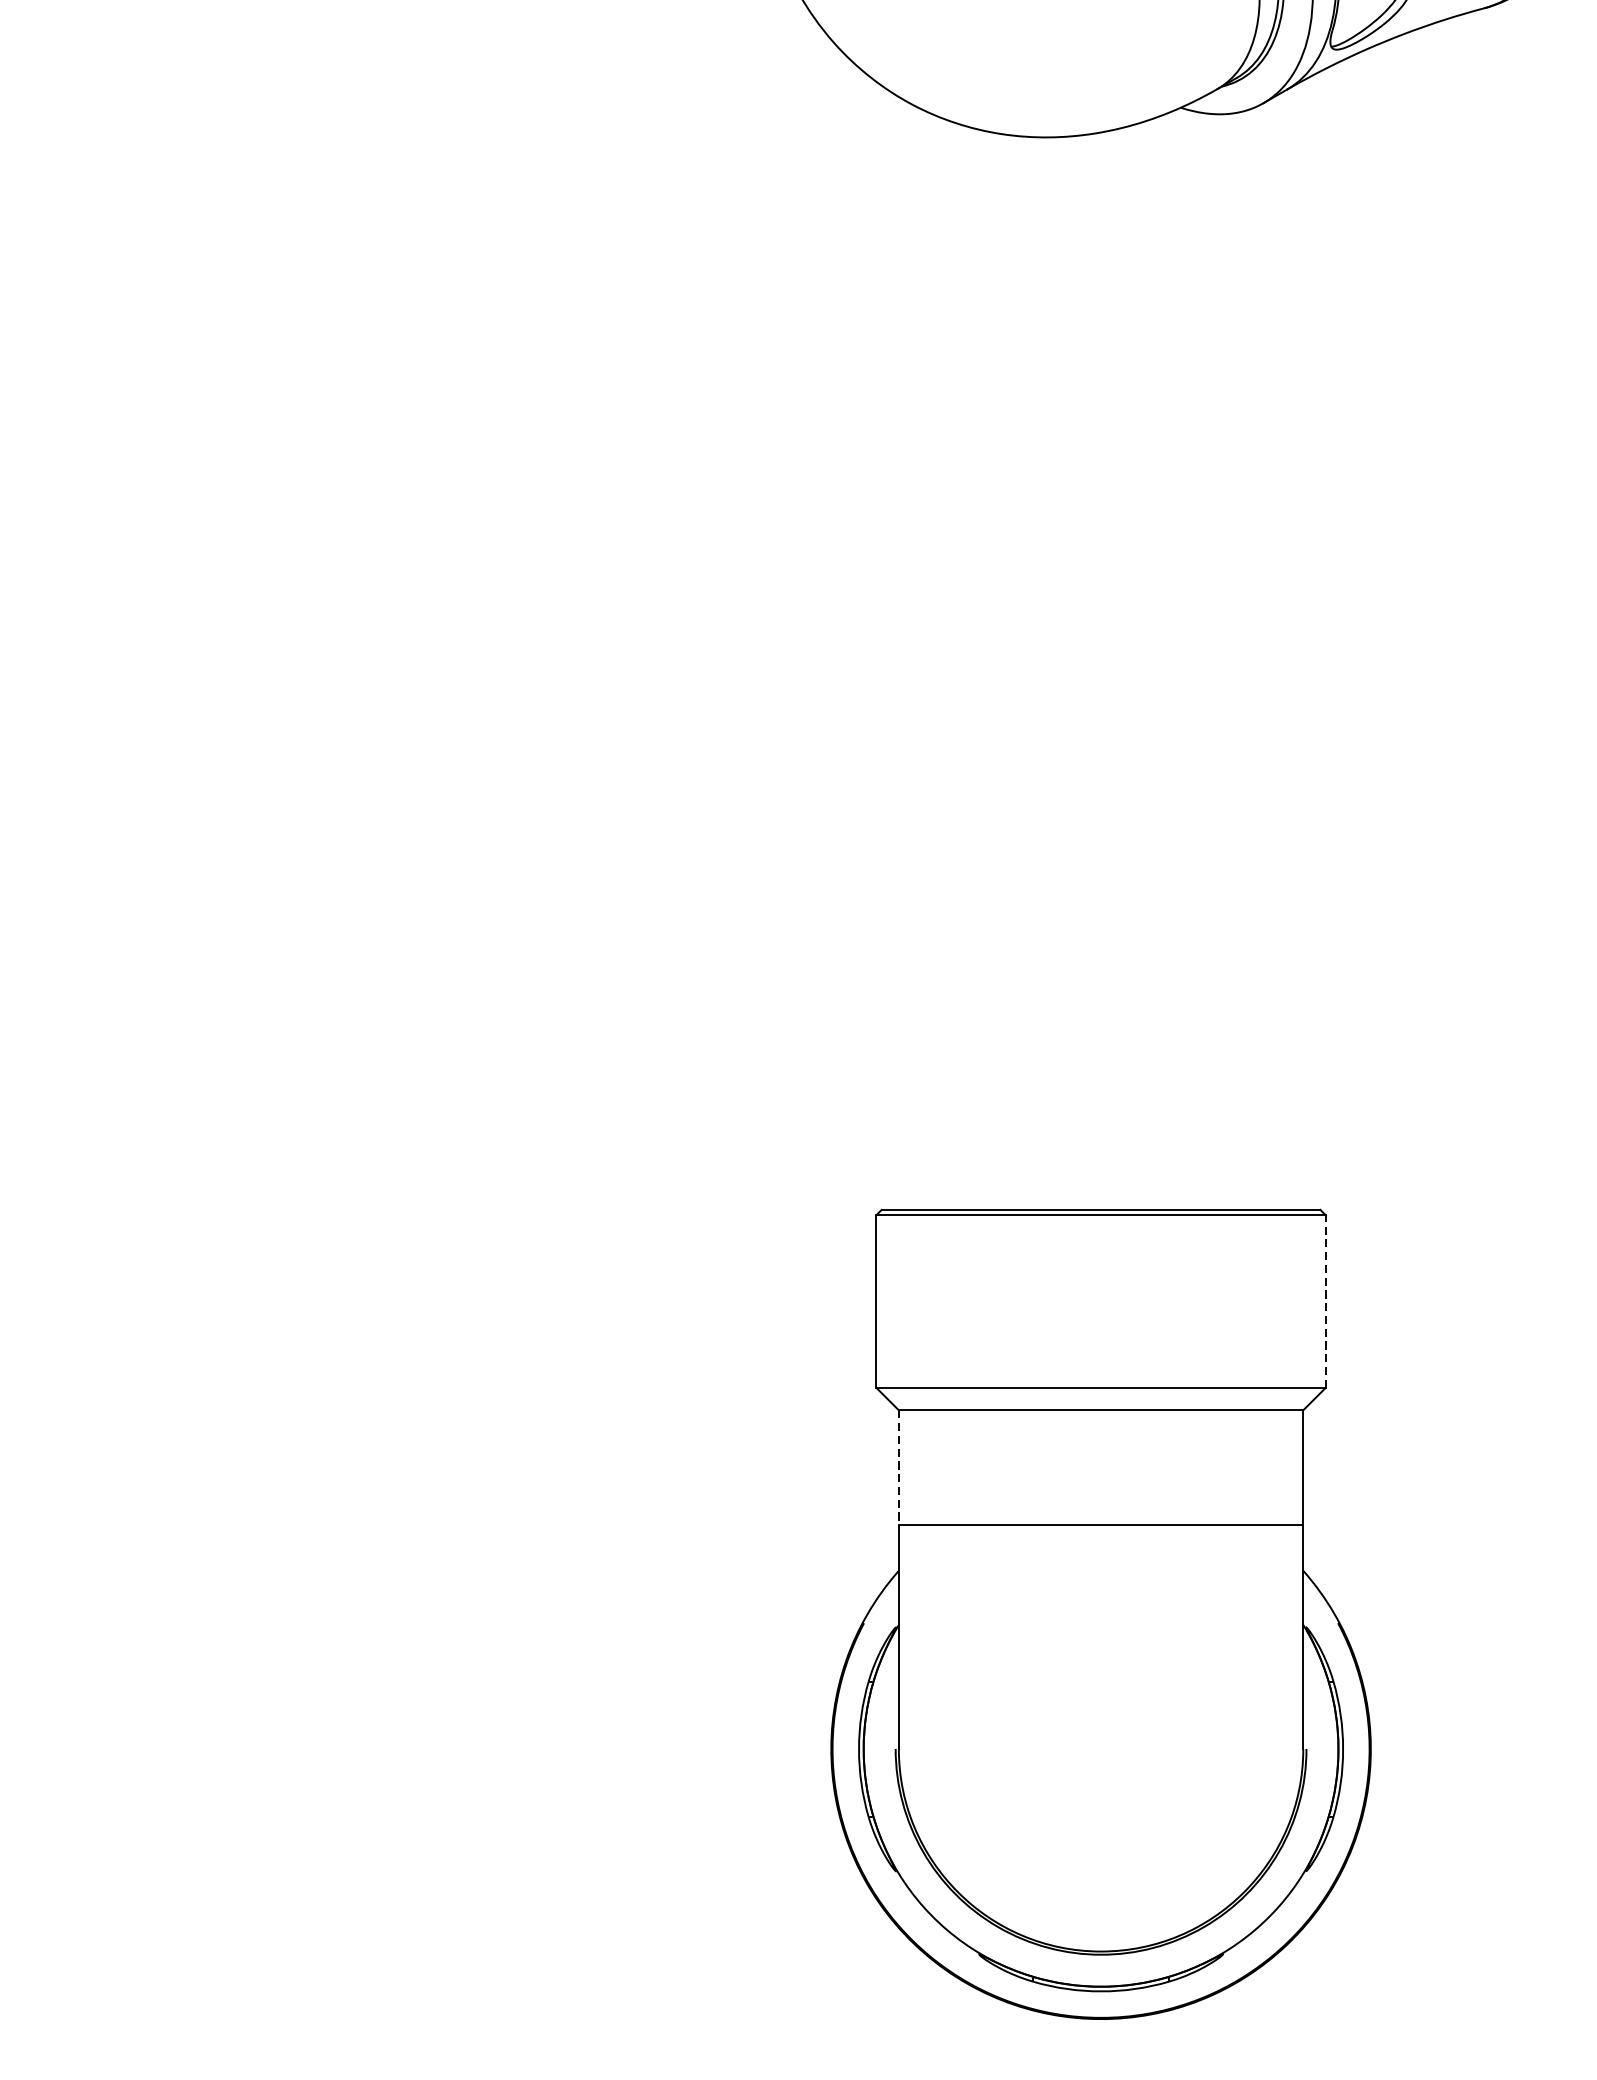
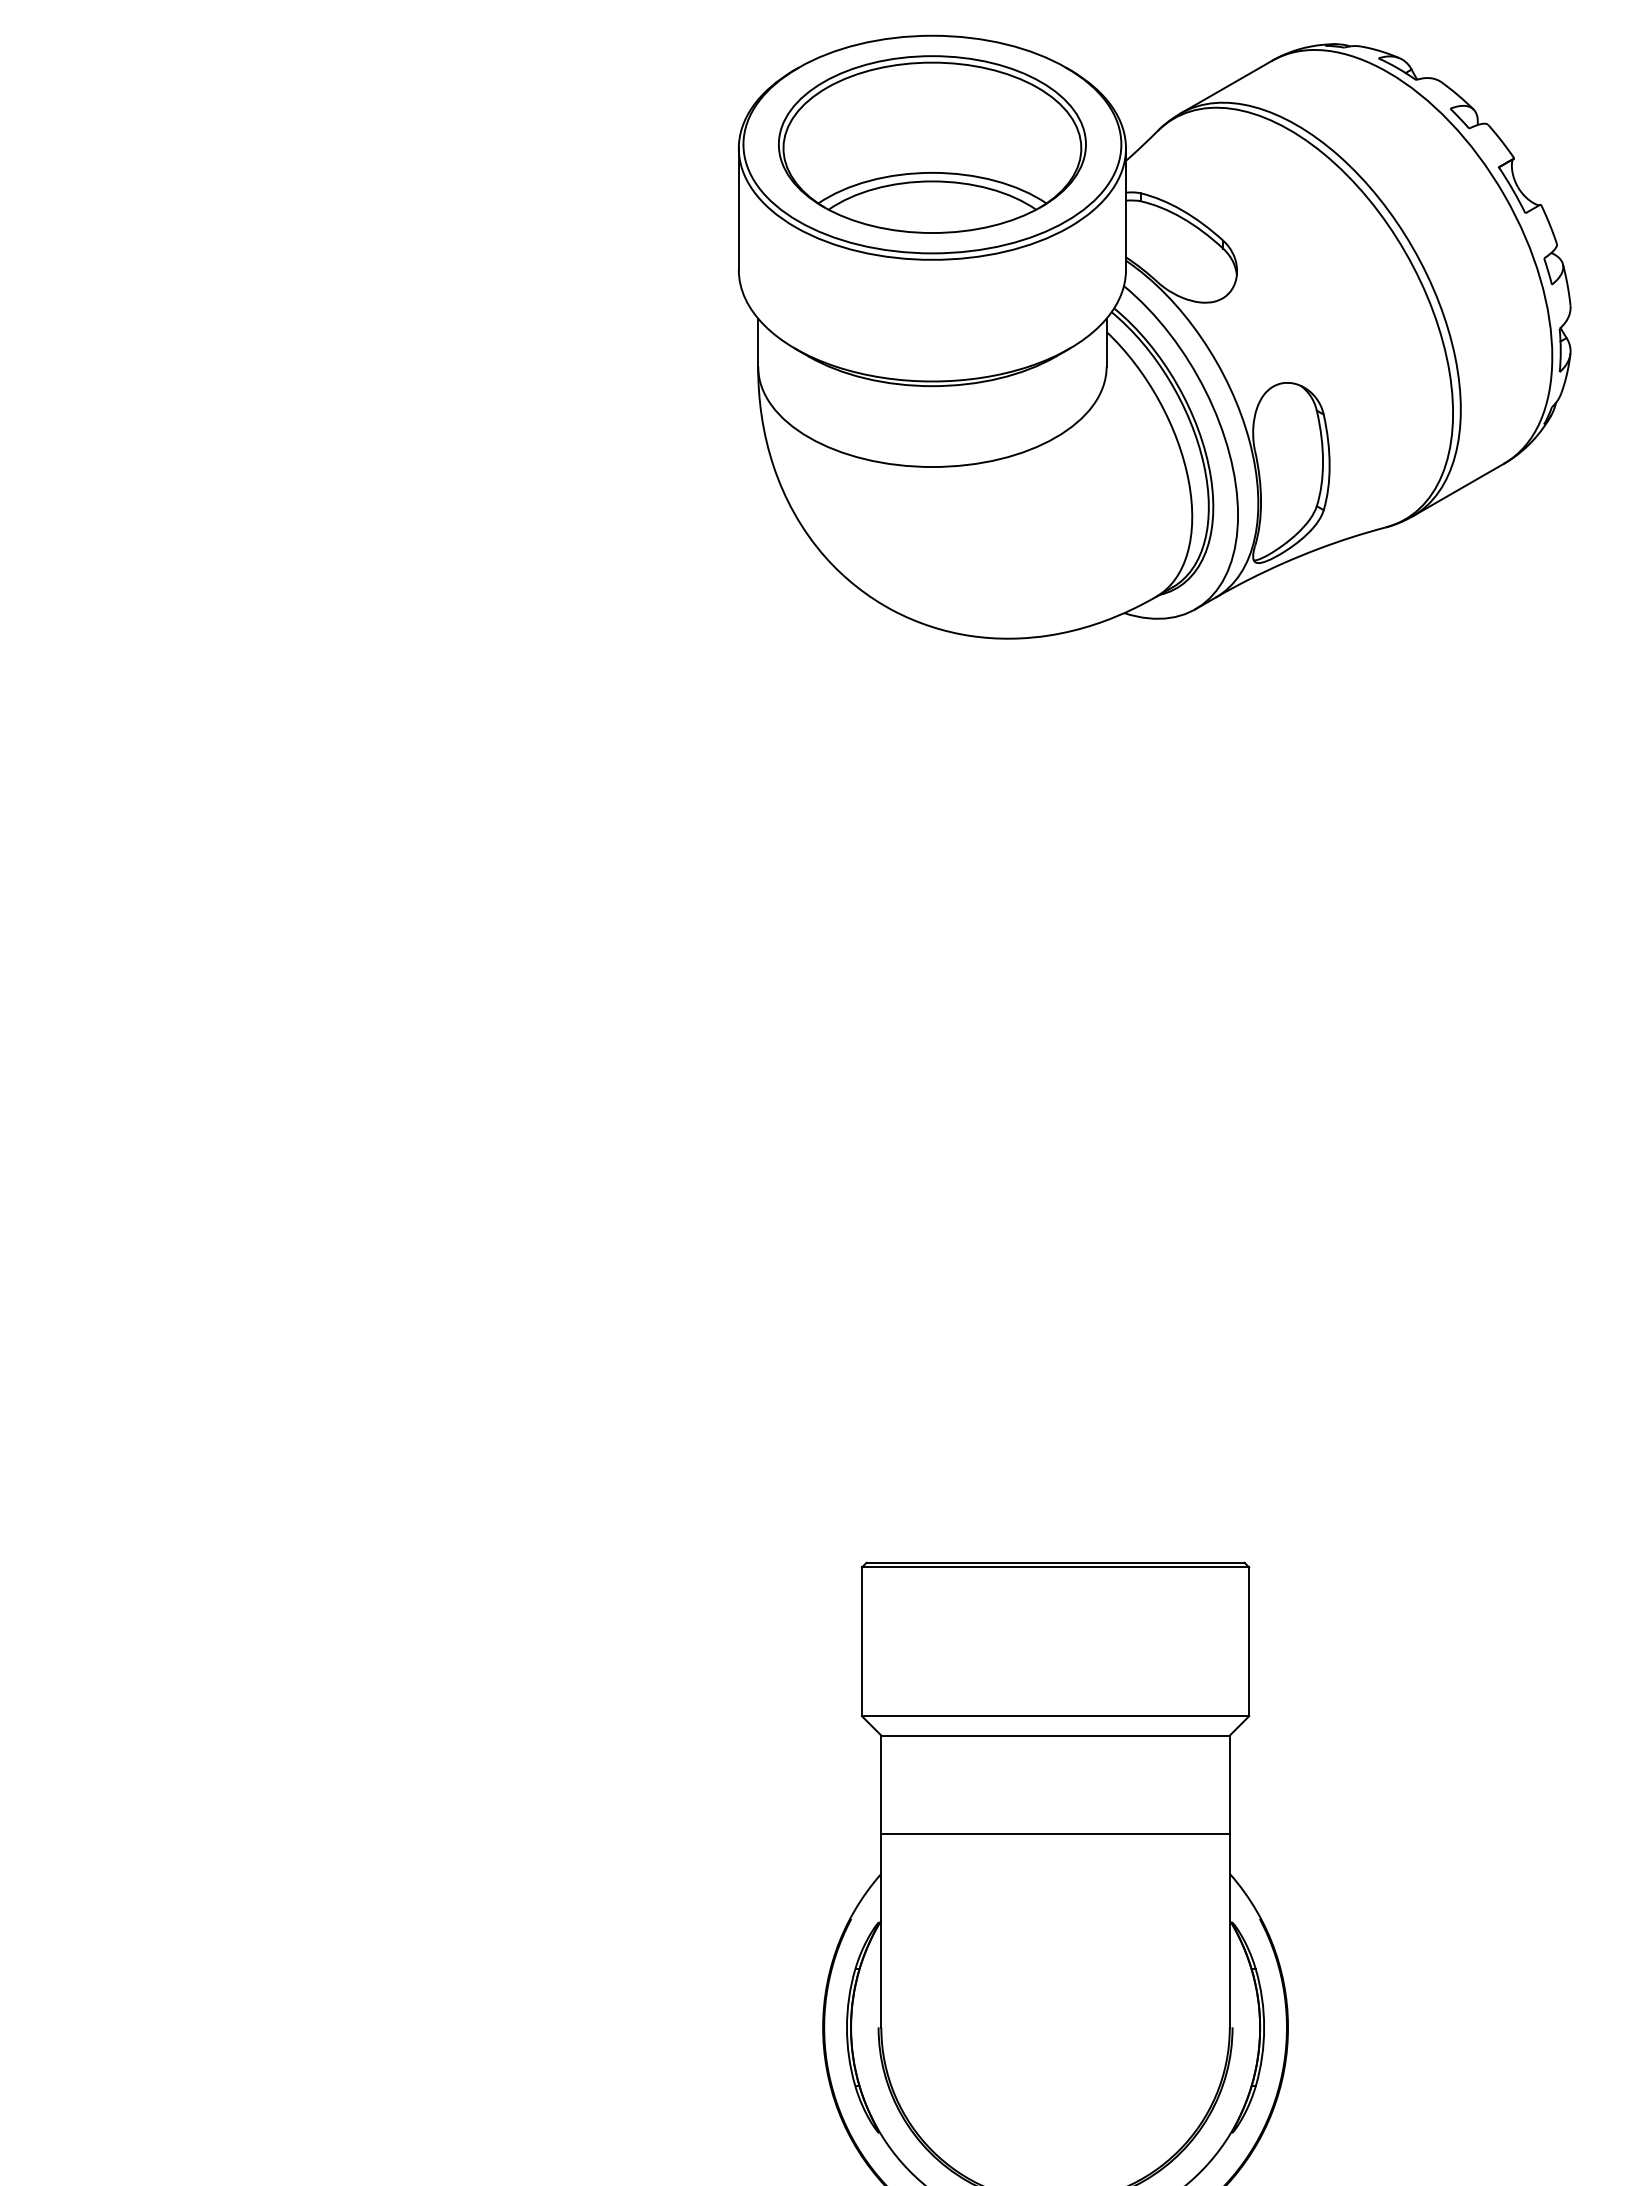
line: (1326, 1301) -> (1249, 1641), dashed -> solid
line: (899, 1468) -> (881, 1785), dashed -> solid

